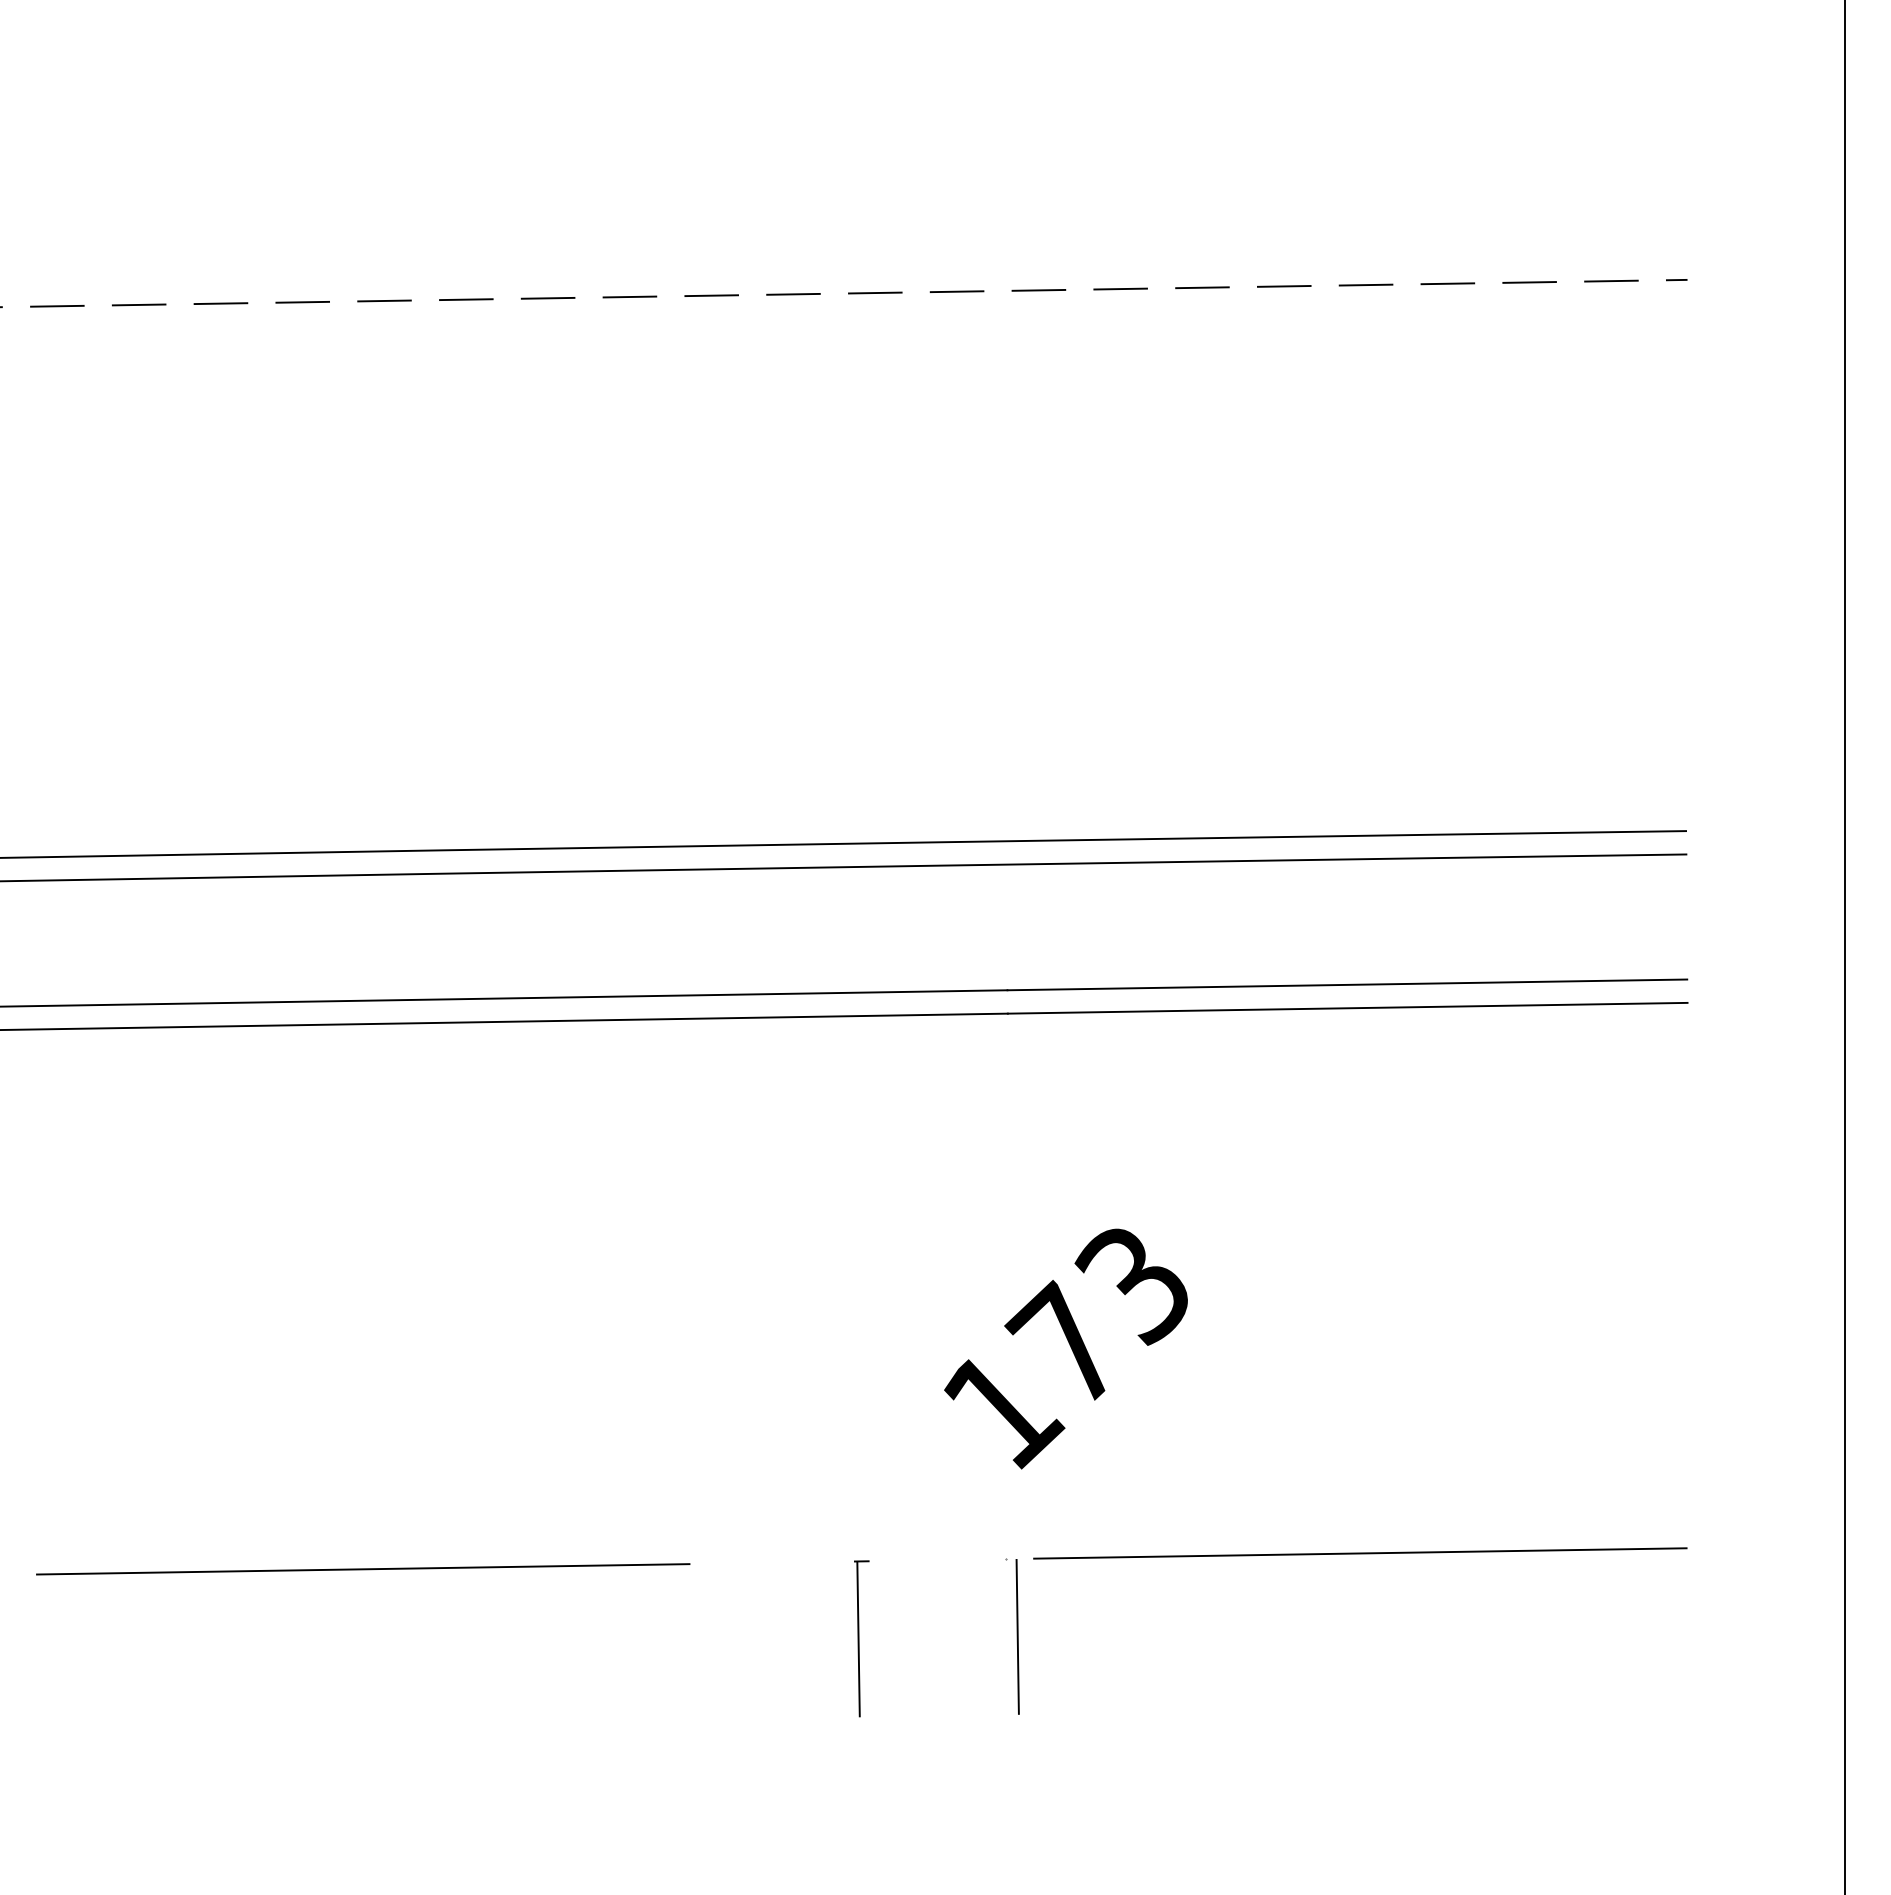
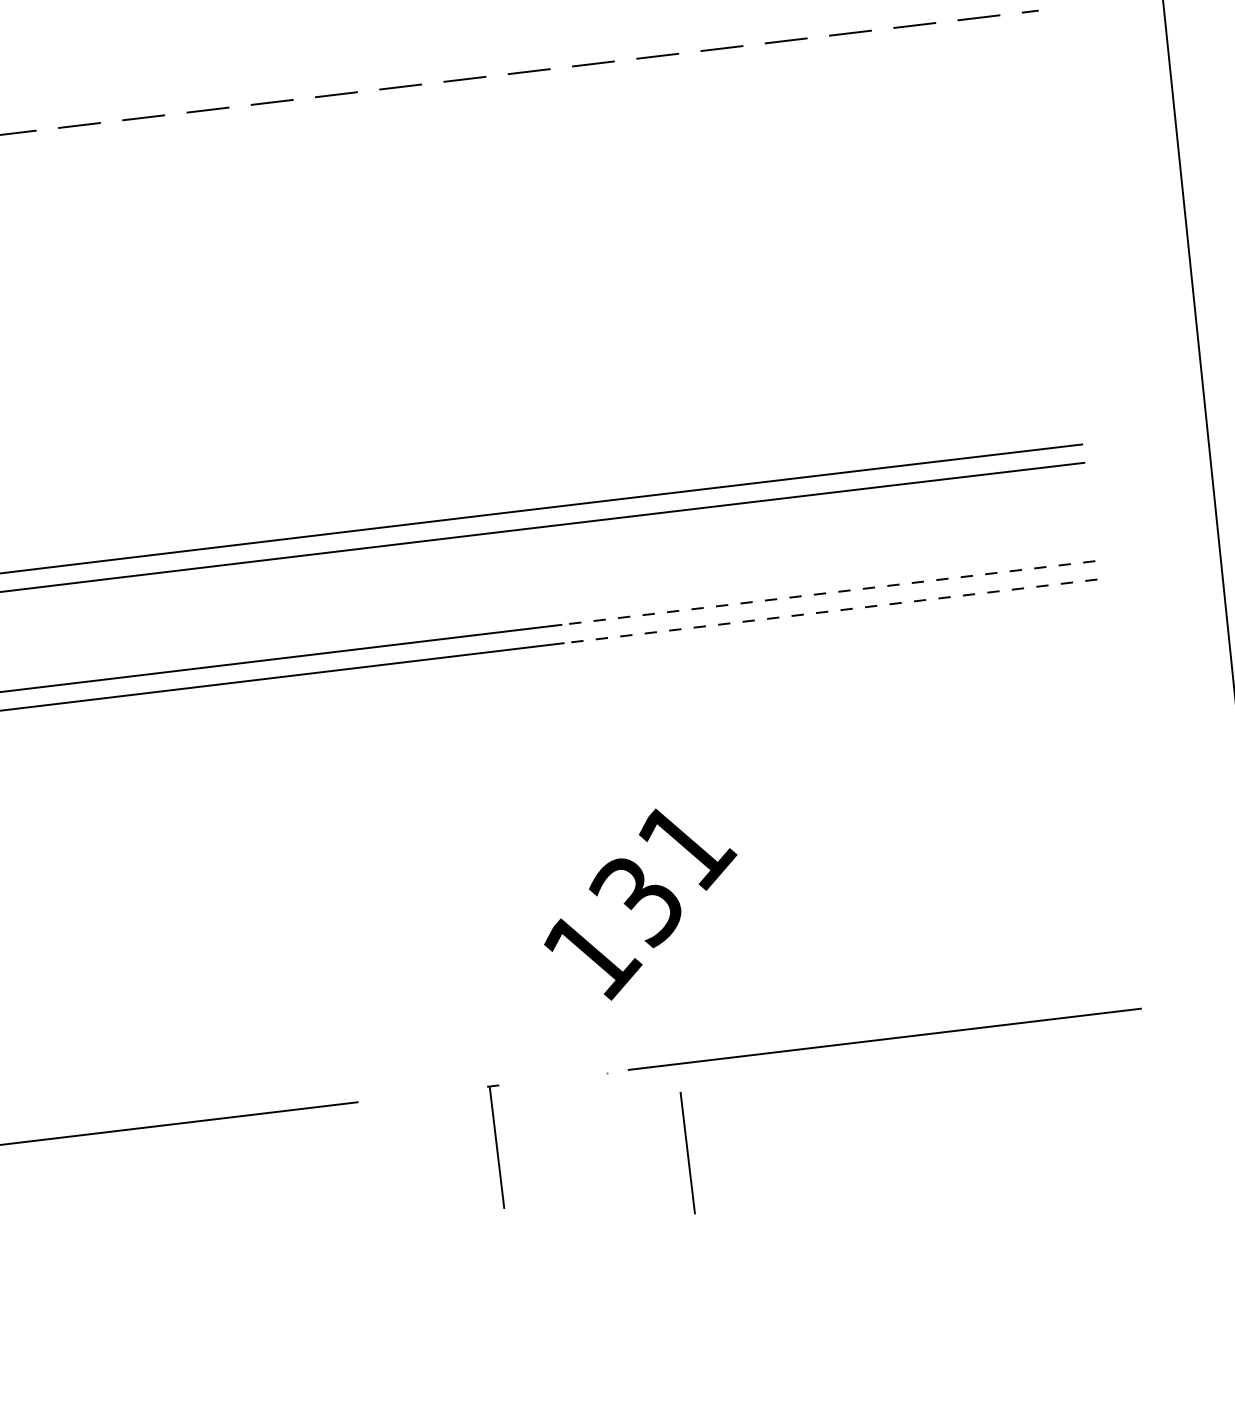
line: (1347, 984) -> (828, 592), solid -> dashed
line: (1347, 1008) -> (830, 611), solid -> dashed
text: (1101, 1318) -> (662, 875), 173 -> 131
line: (1017, 1636) -> (687, 1152), moved

